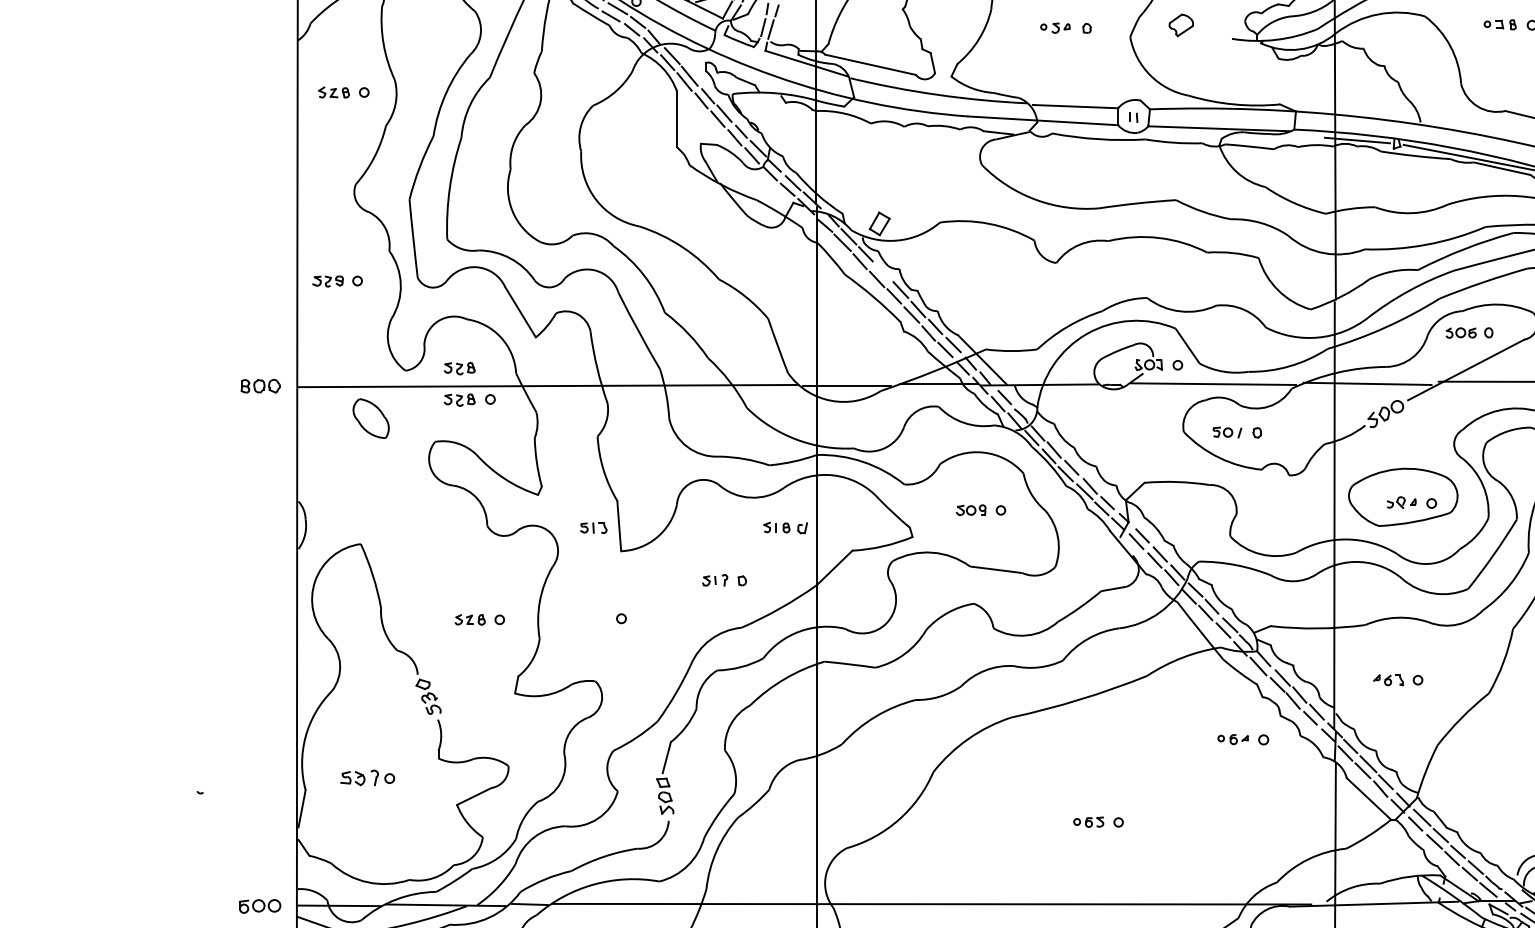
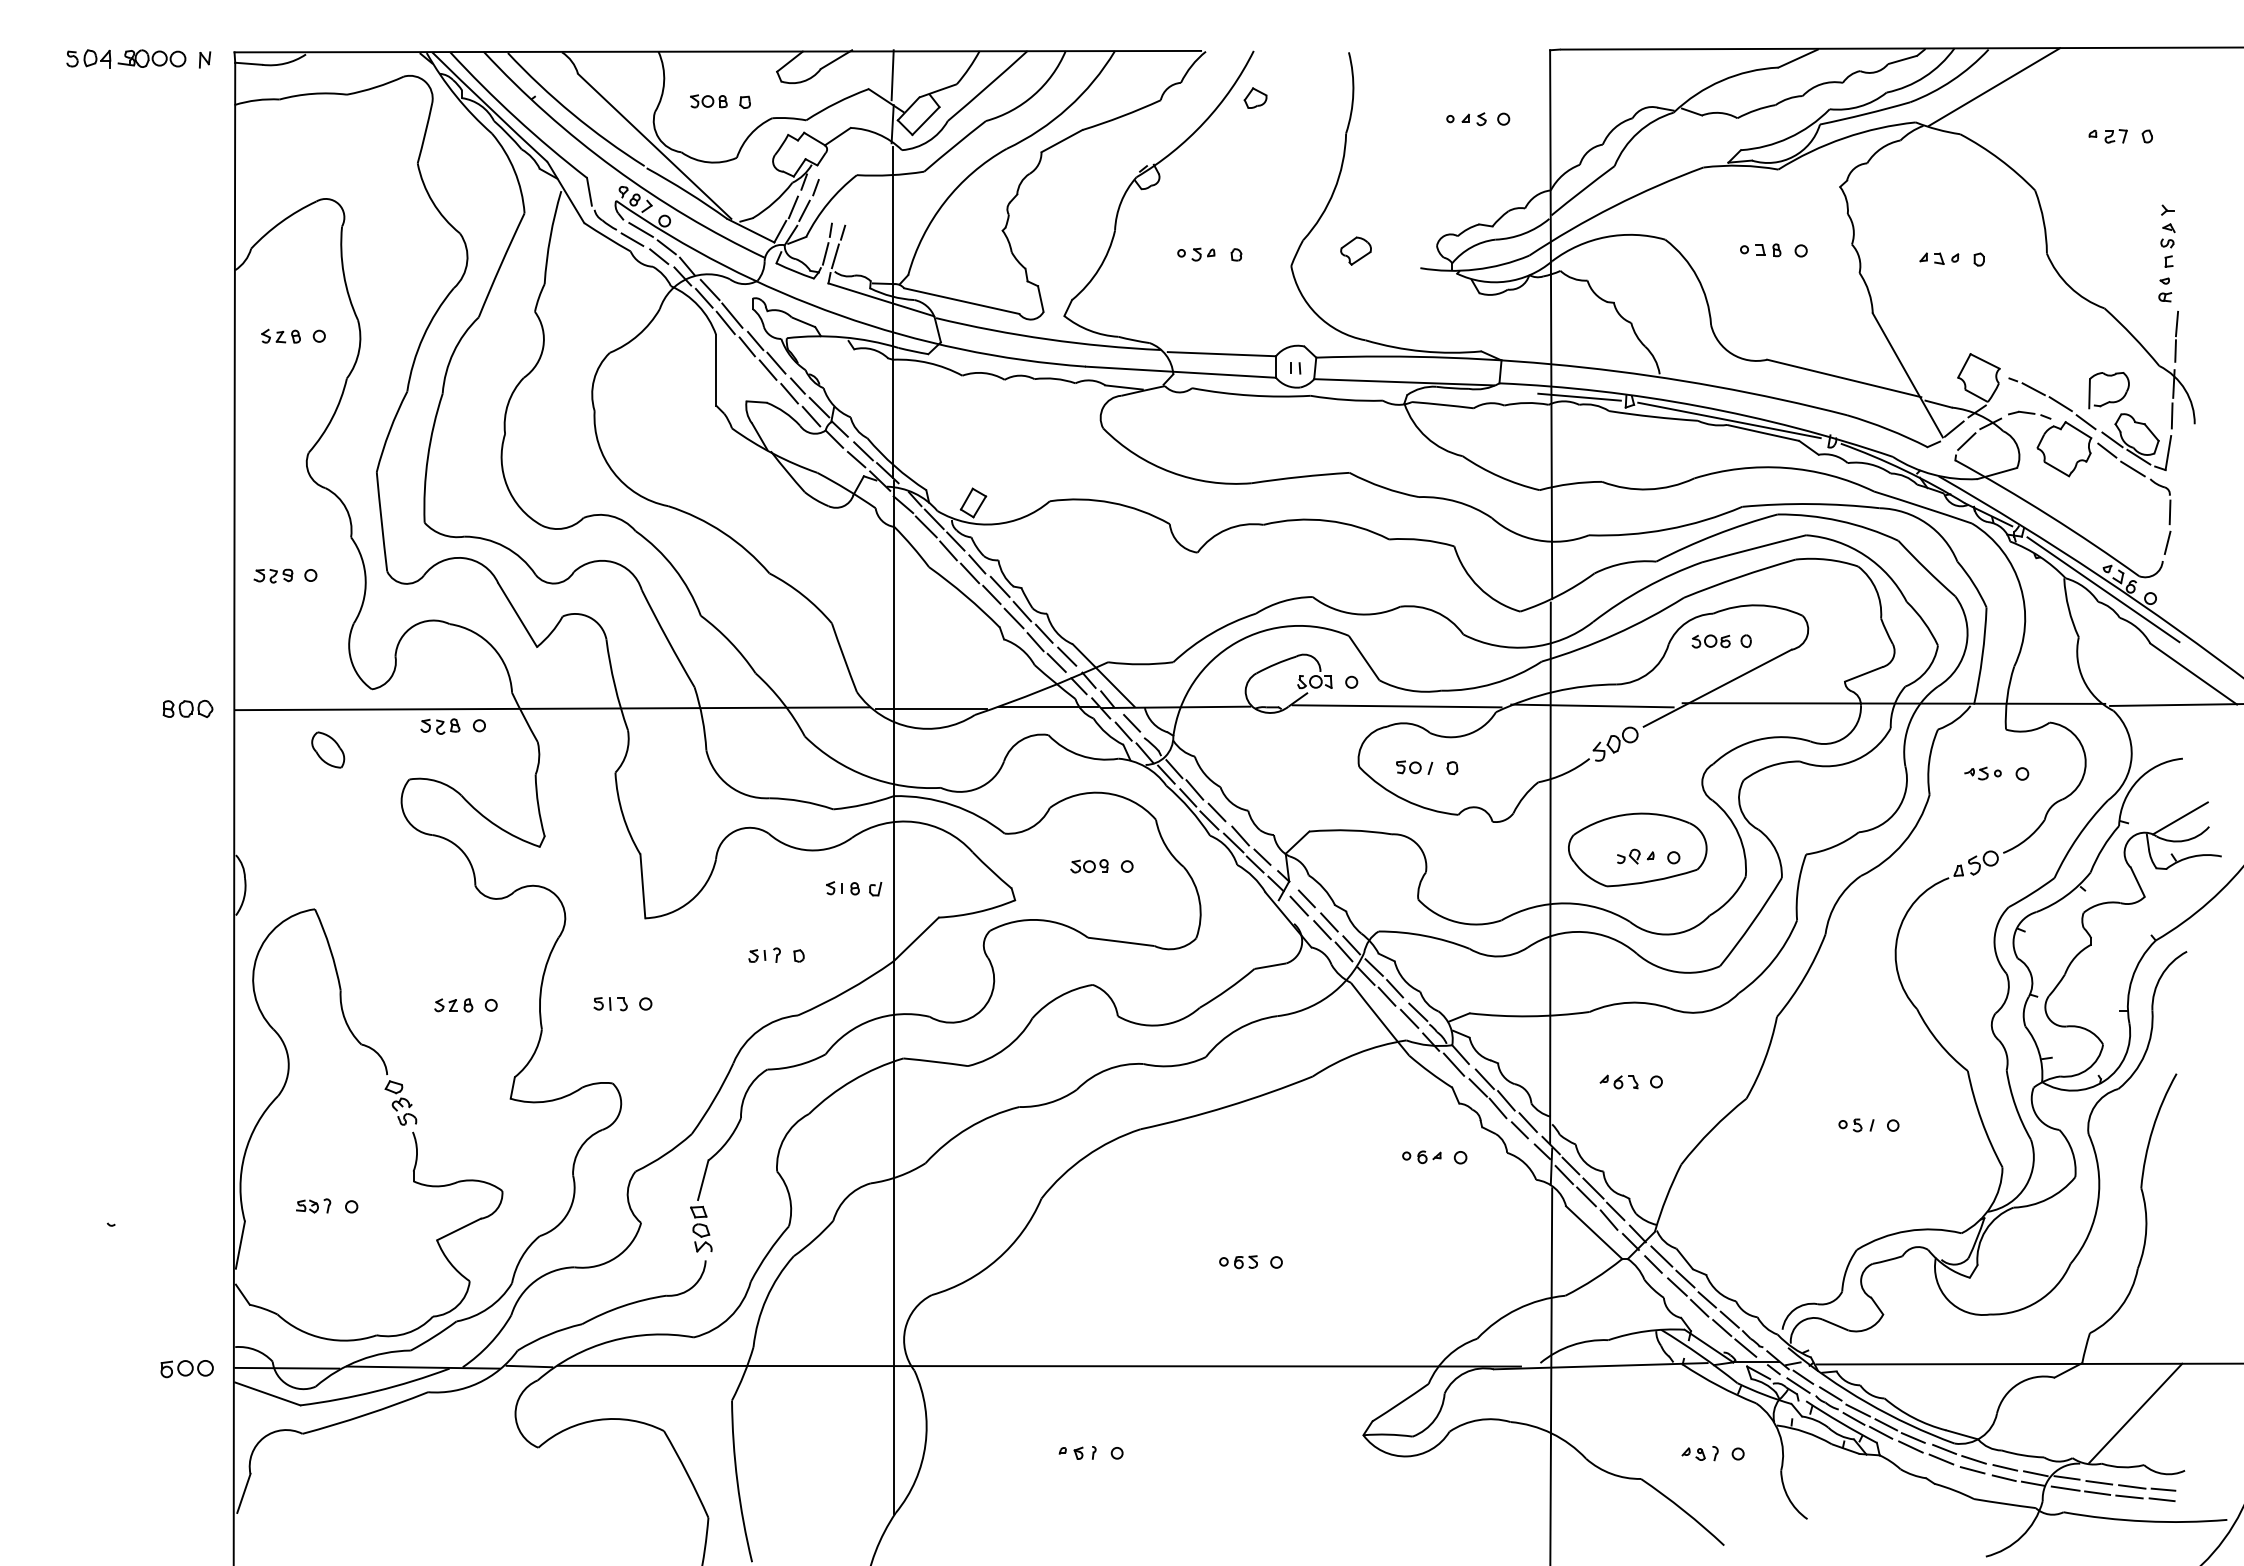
line: (882, 272) -> (977, 564), added
part: (459, 368) -> (440, 686), removed
part: (371, 418) -> (328, 749), size x0.71
part: (593, 528) -> (610, 1004), moved
part: (359, 777) -> (313, 1205), size x0.71

